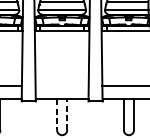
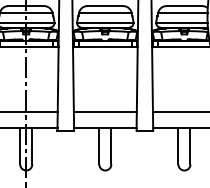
line: (61, 86) -> (104, 112), added
line: (57, 114) -> (99, 146), dashed -> solid
line: (67, 114) -> (111, 145), dashed -> solid

